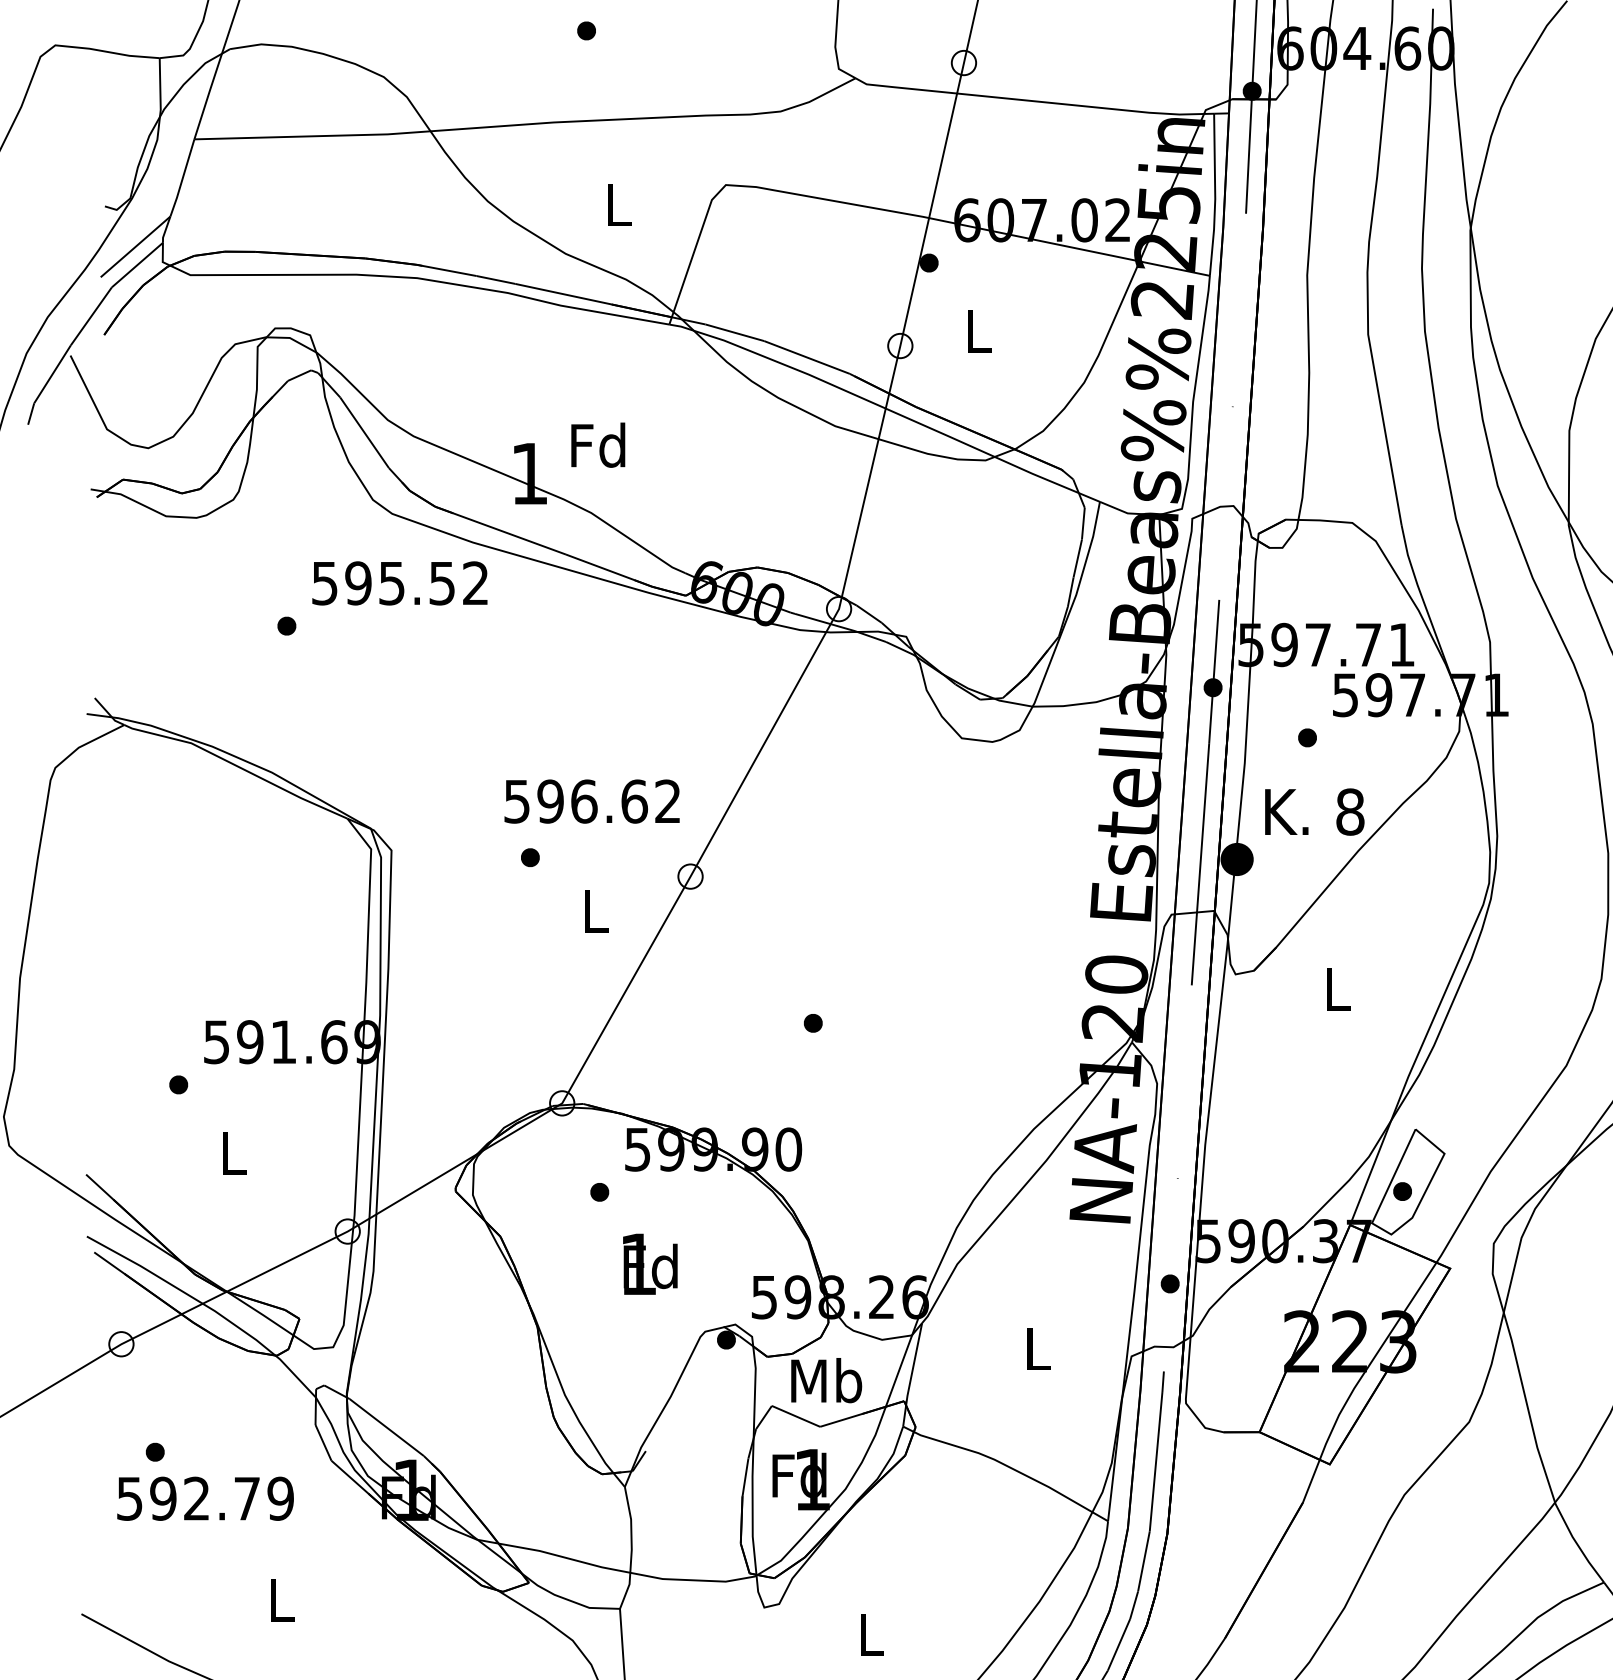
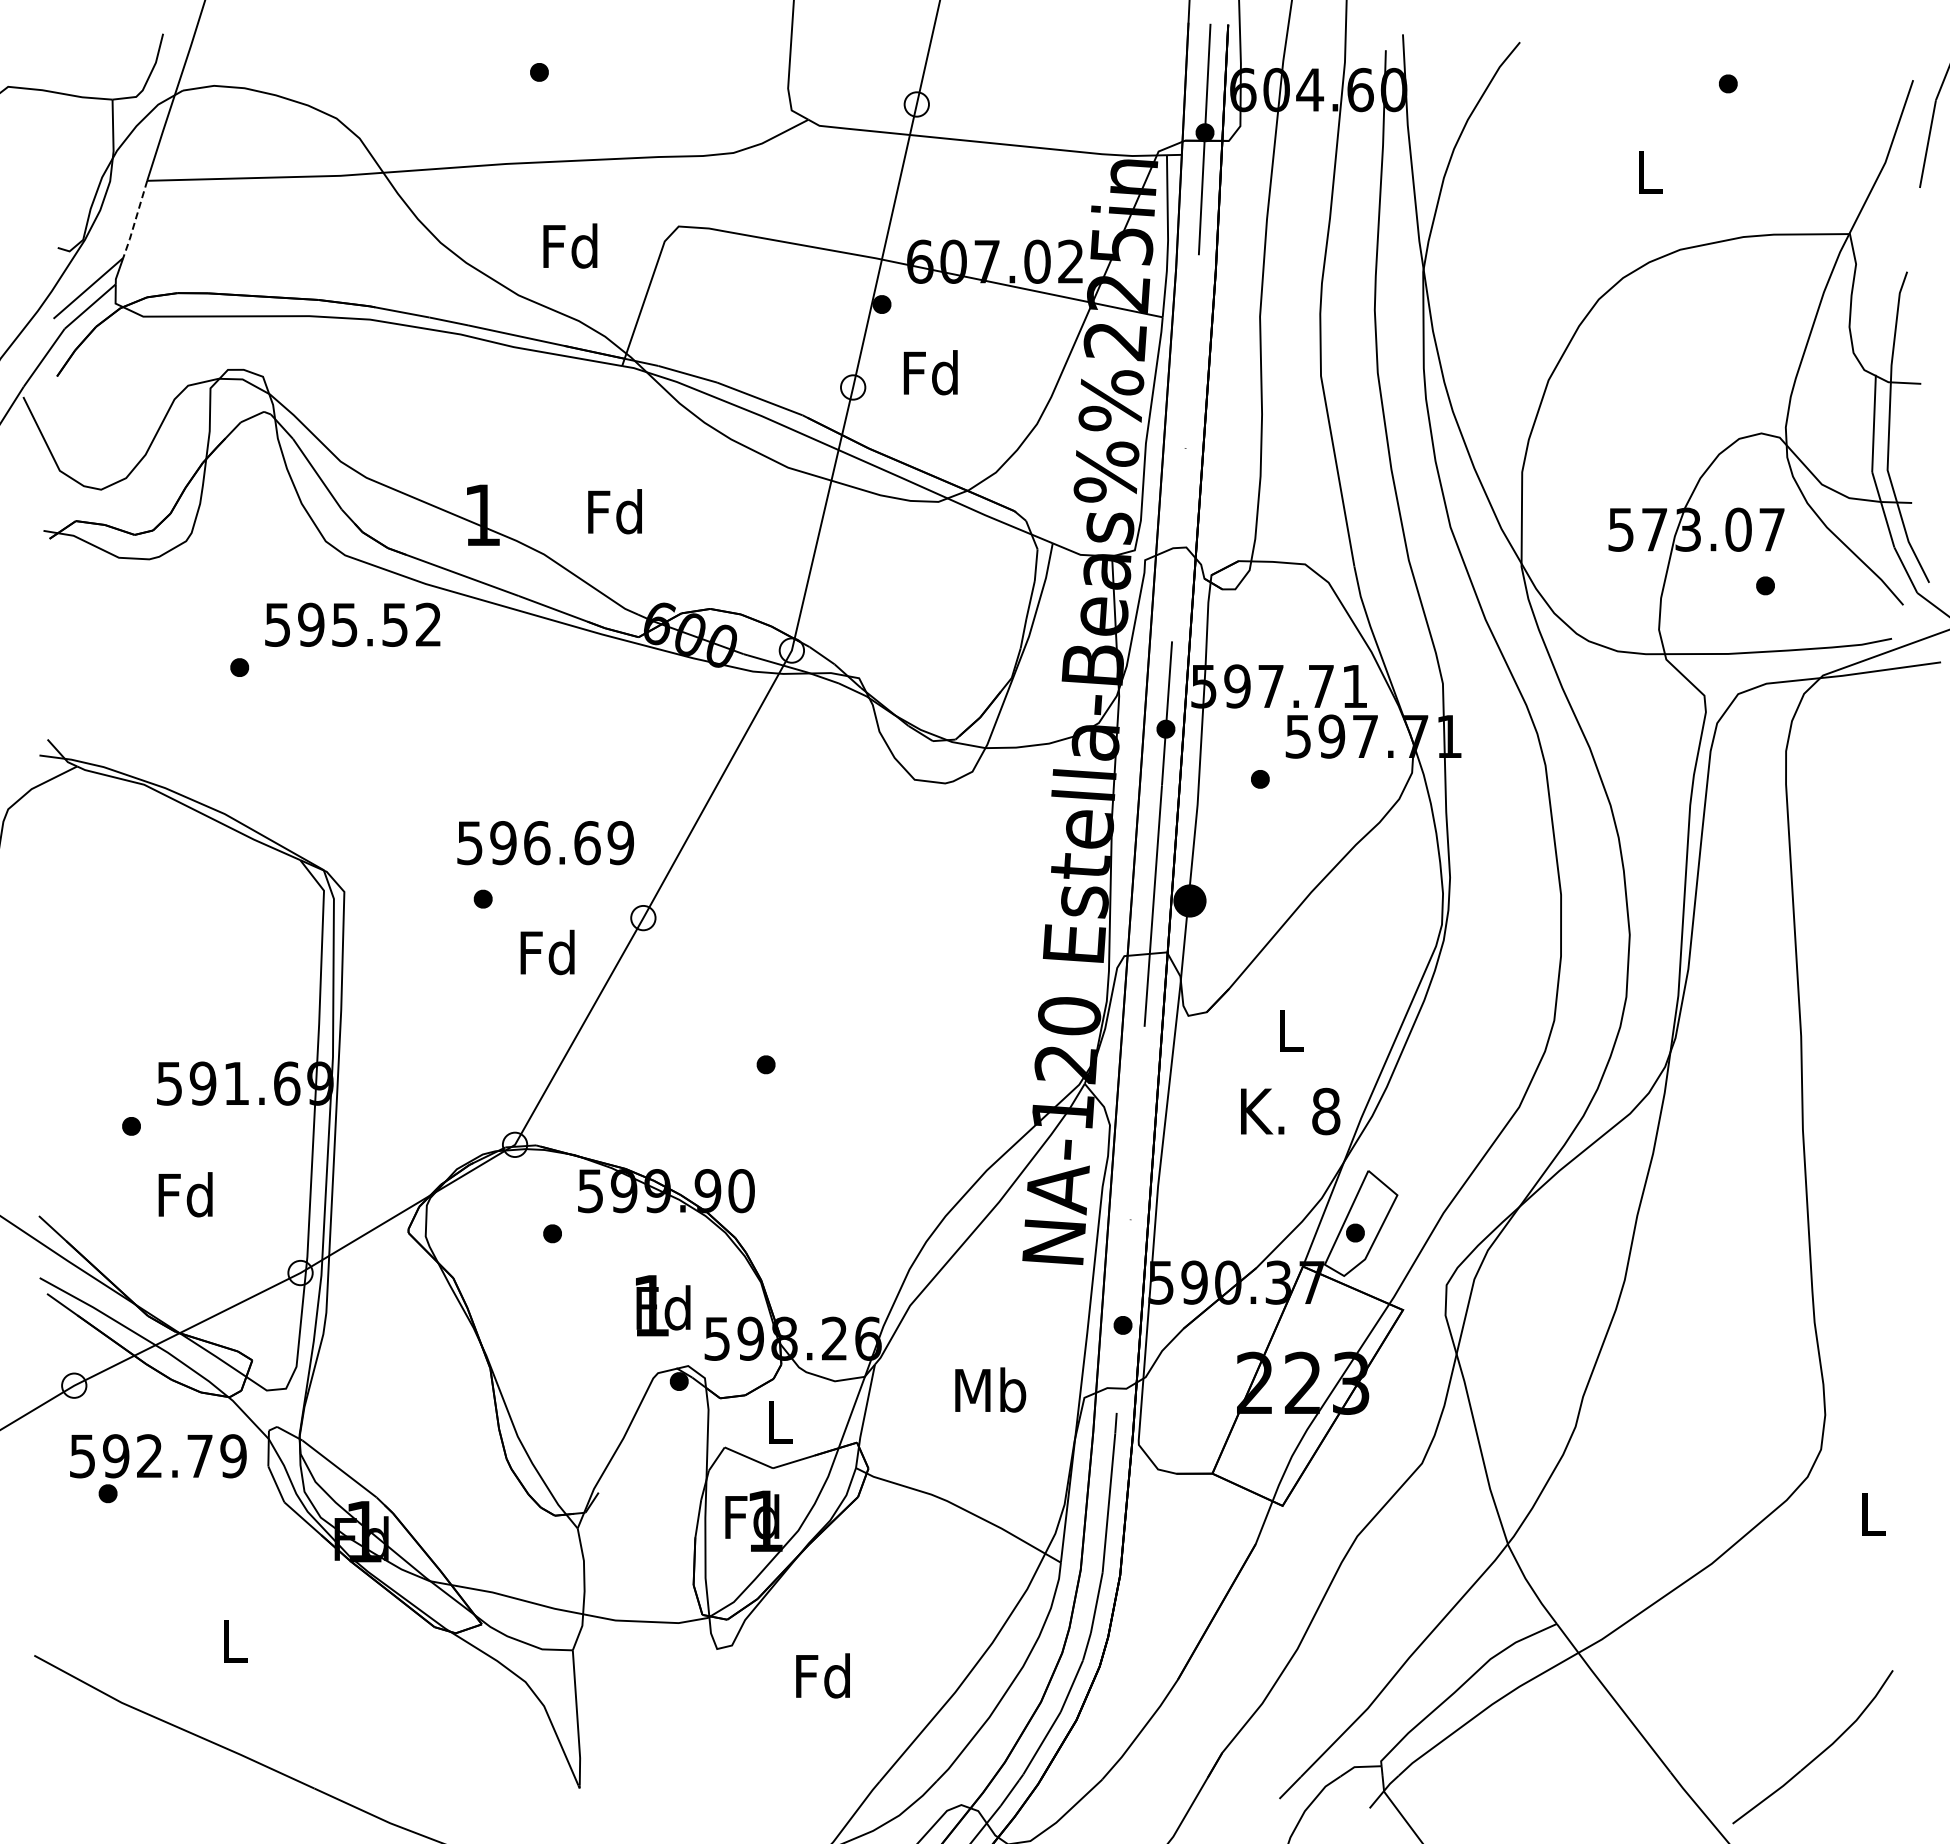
line: (182, 179) -> (135, 220), solid -> dashed
text: (617, 204) -> (570, 245), L -> Fd
text: (977, 331) -> (930, 372), L -> Fd
text: (597, 445) -> (614, 511), moved
text: (667, 802) -> (620, 843), 596.62 -> 596.69
text: (1314, 812) -> (1290, 1111), moved
text: (594, 911) -> (547, 952), L -> Fd
text: (232, 1153) -> (185, 1194), L -> Fd
text: (650, 1264) -> (663, 1305), moved
text: (1037, 1348) -> (990, 1389), L -> Mb
text: (826, 1380) -> (779, 1421), Mb -> L
text: (205, 1499) -> (158, 1456), moved
text: (869, 1634) -> (822, 1675), L -> Fd

